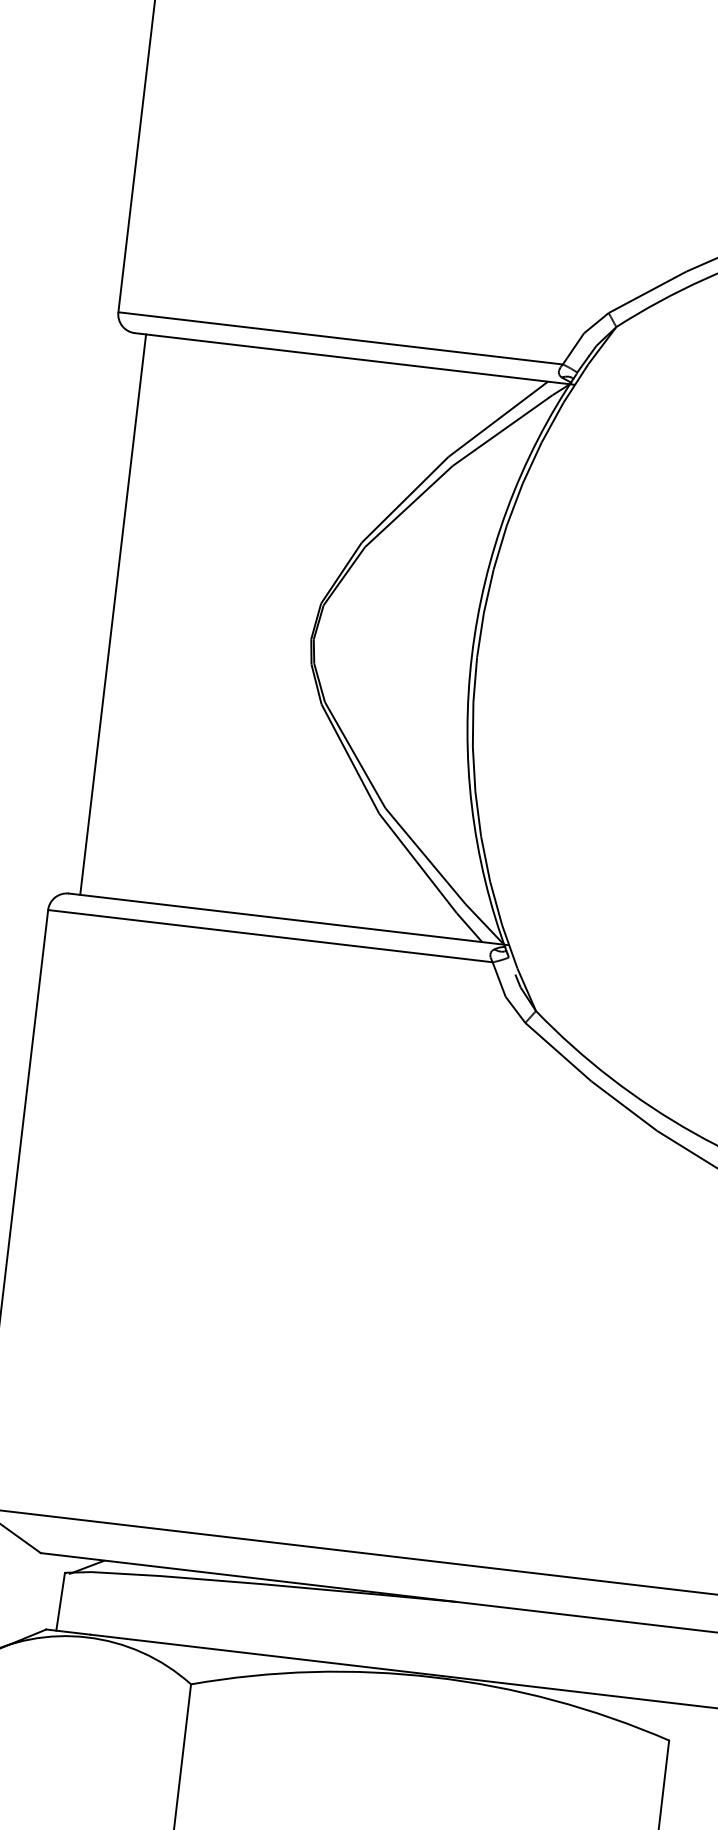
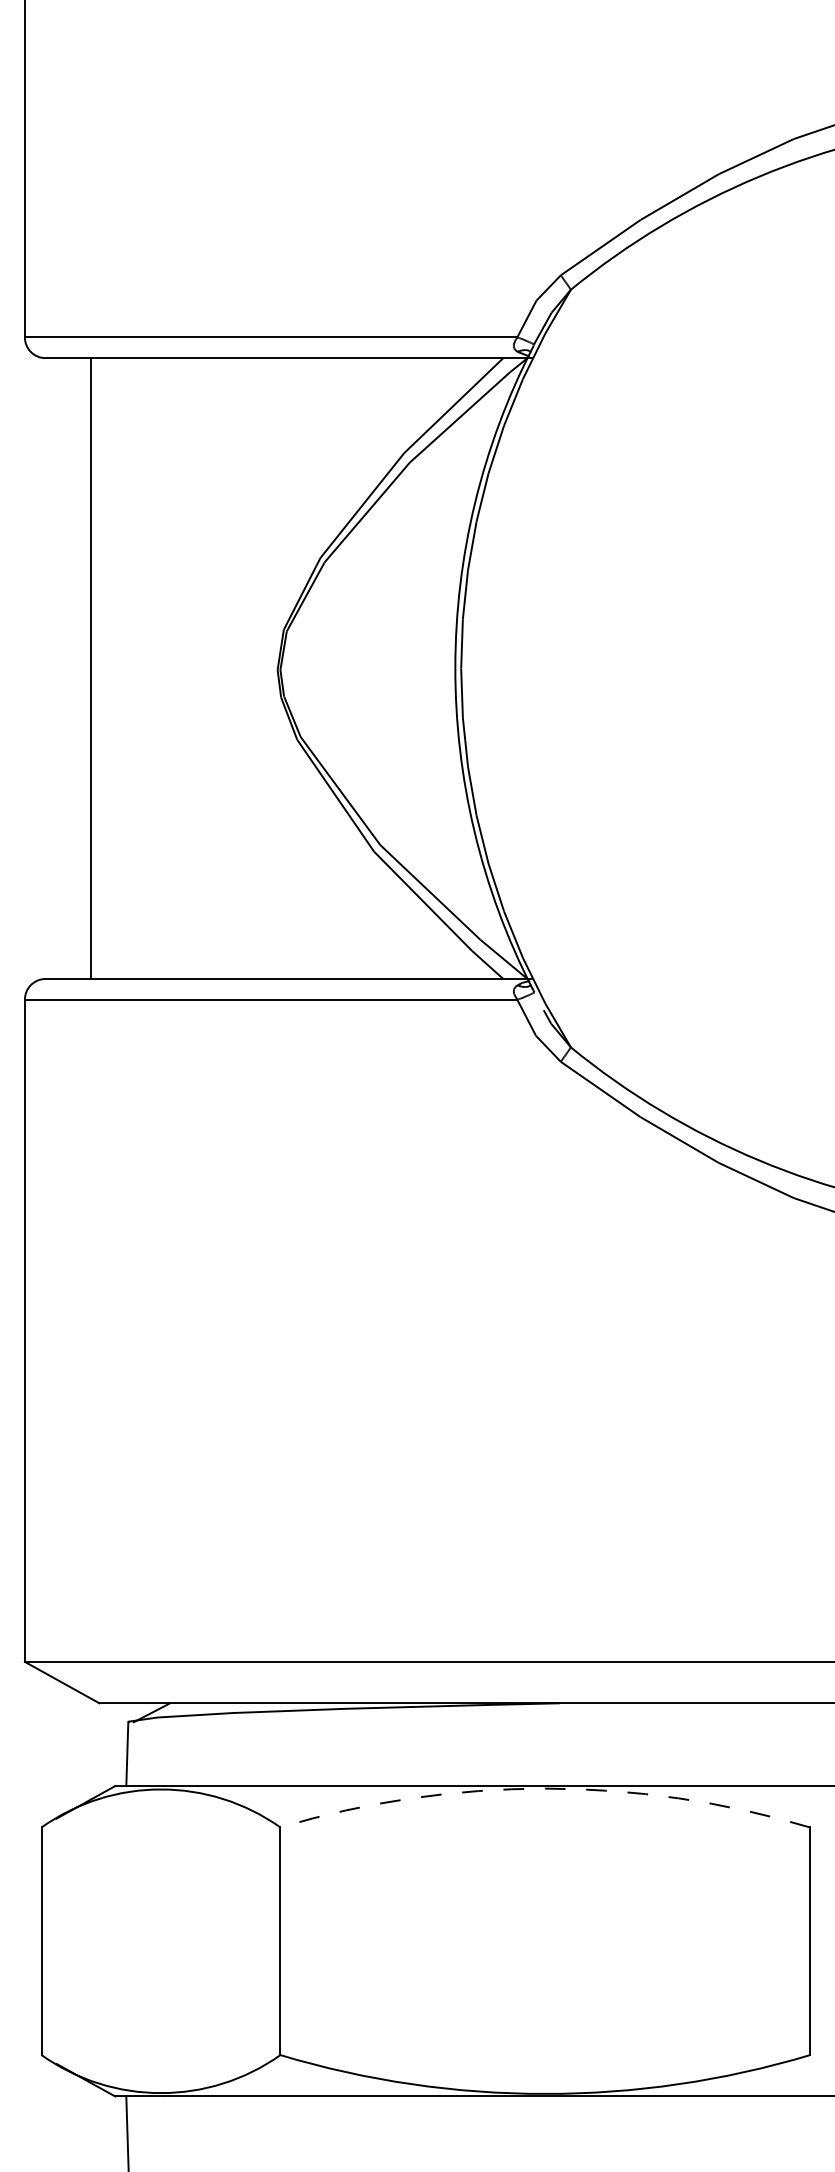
line: (113, 614) -> (91, 668), moved
arc: (434, 1677) -> (545, 1788), solid -> dashed

